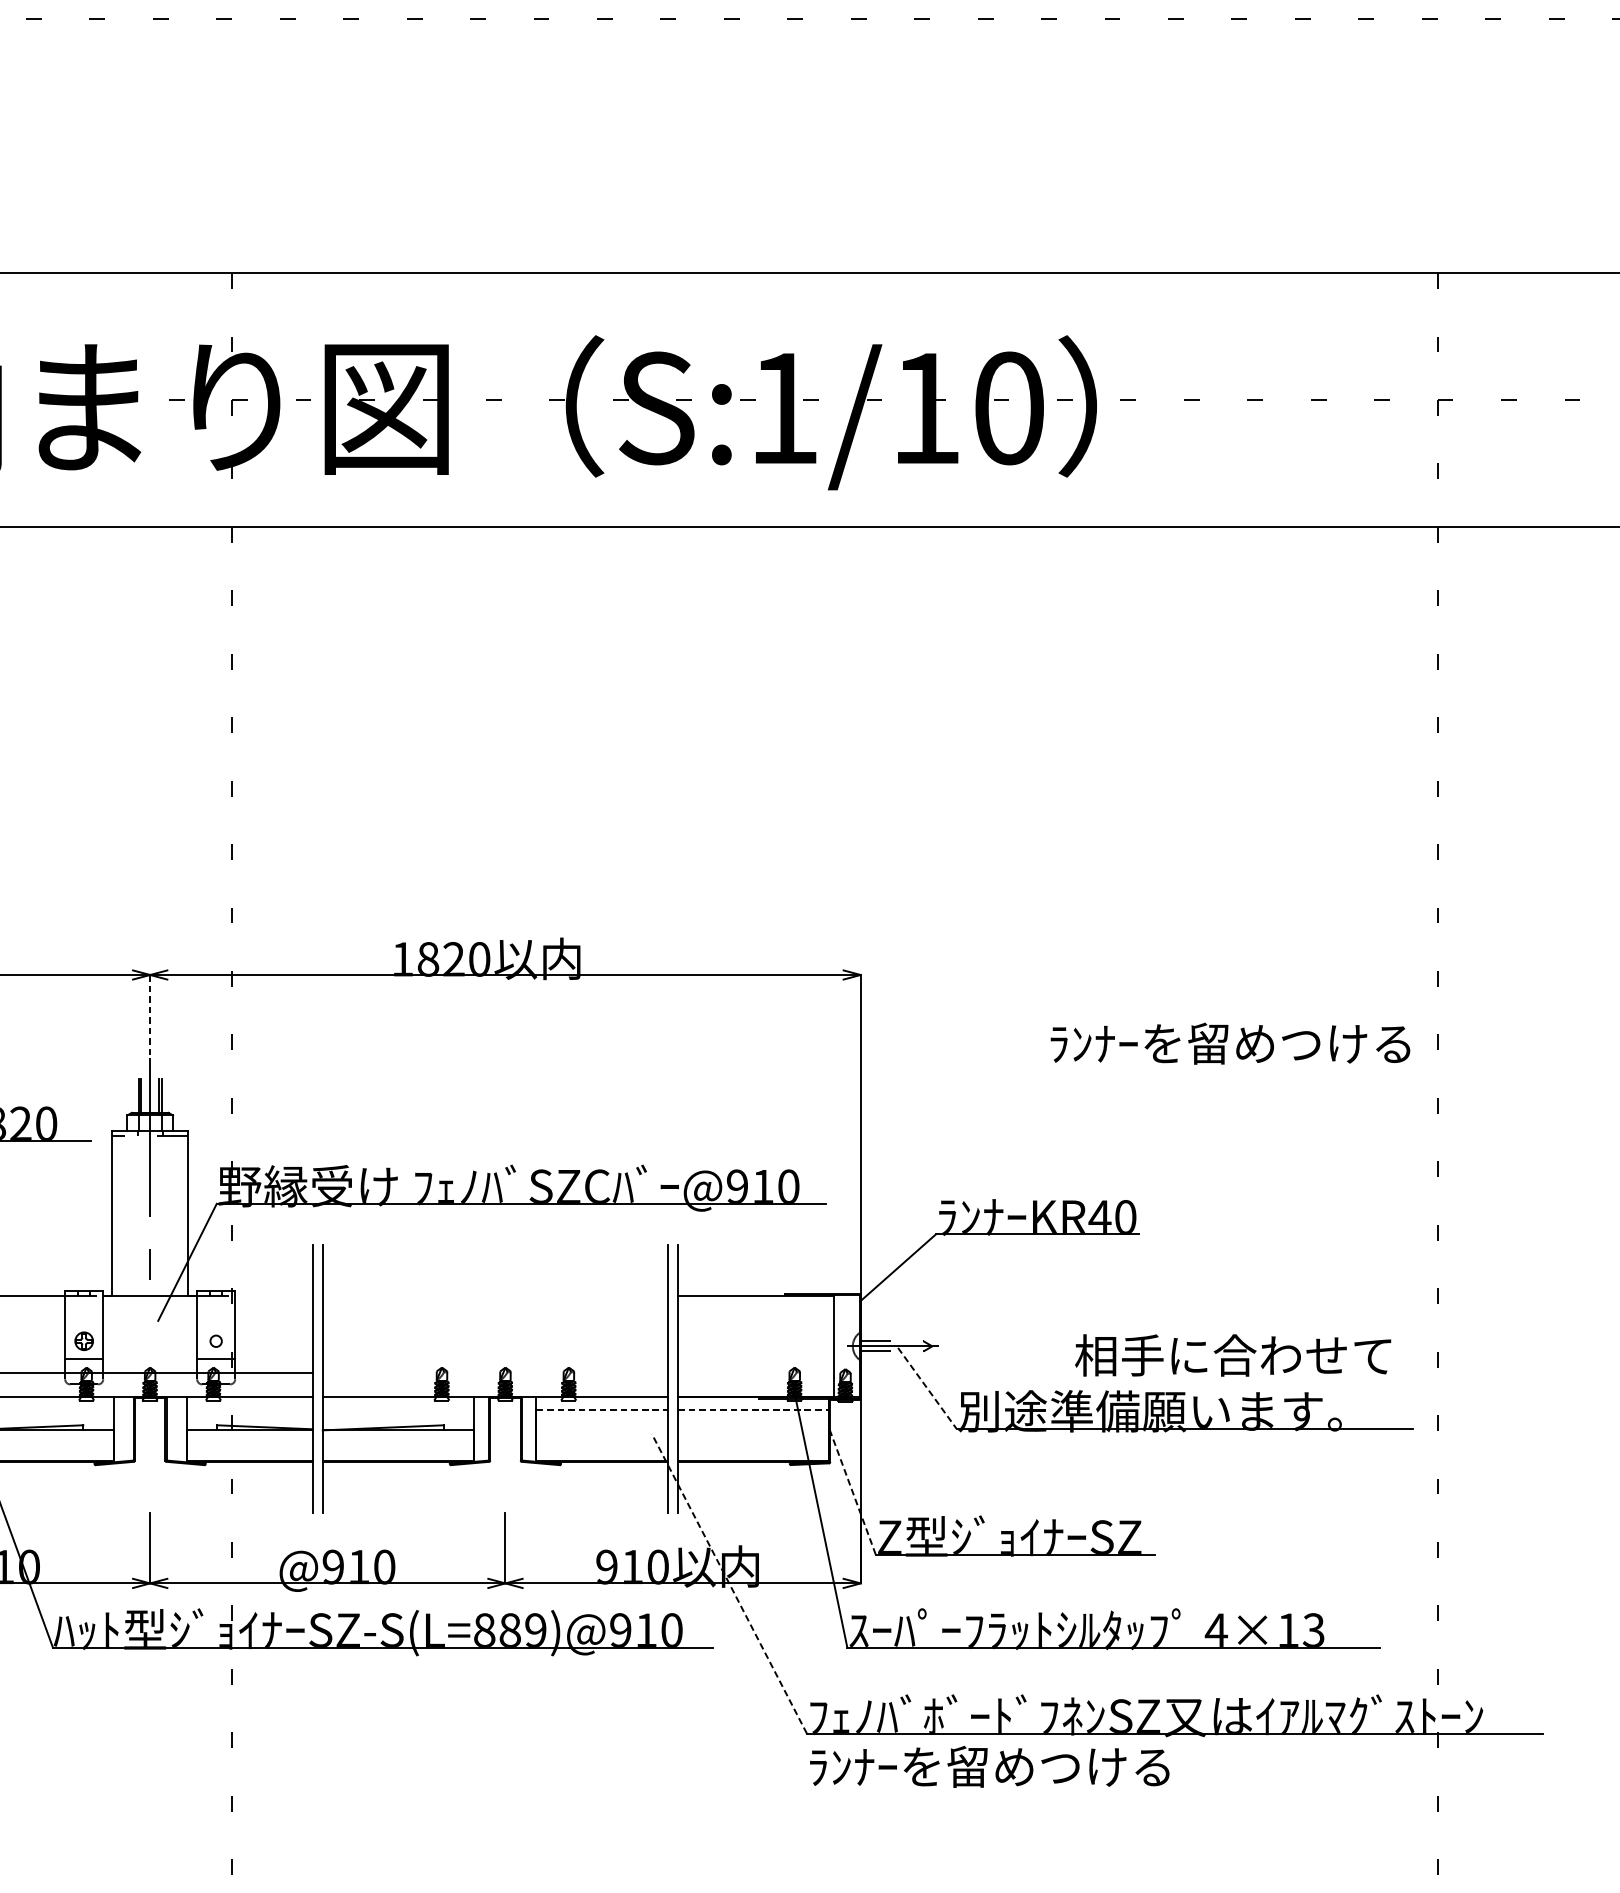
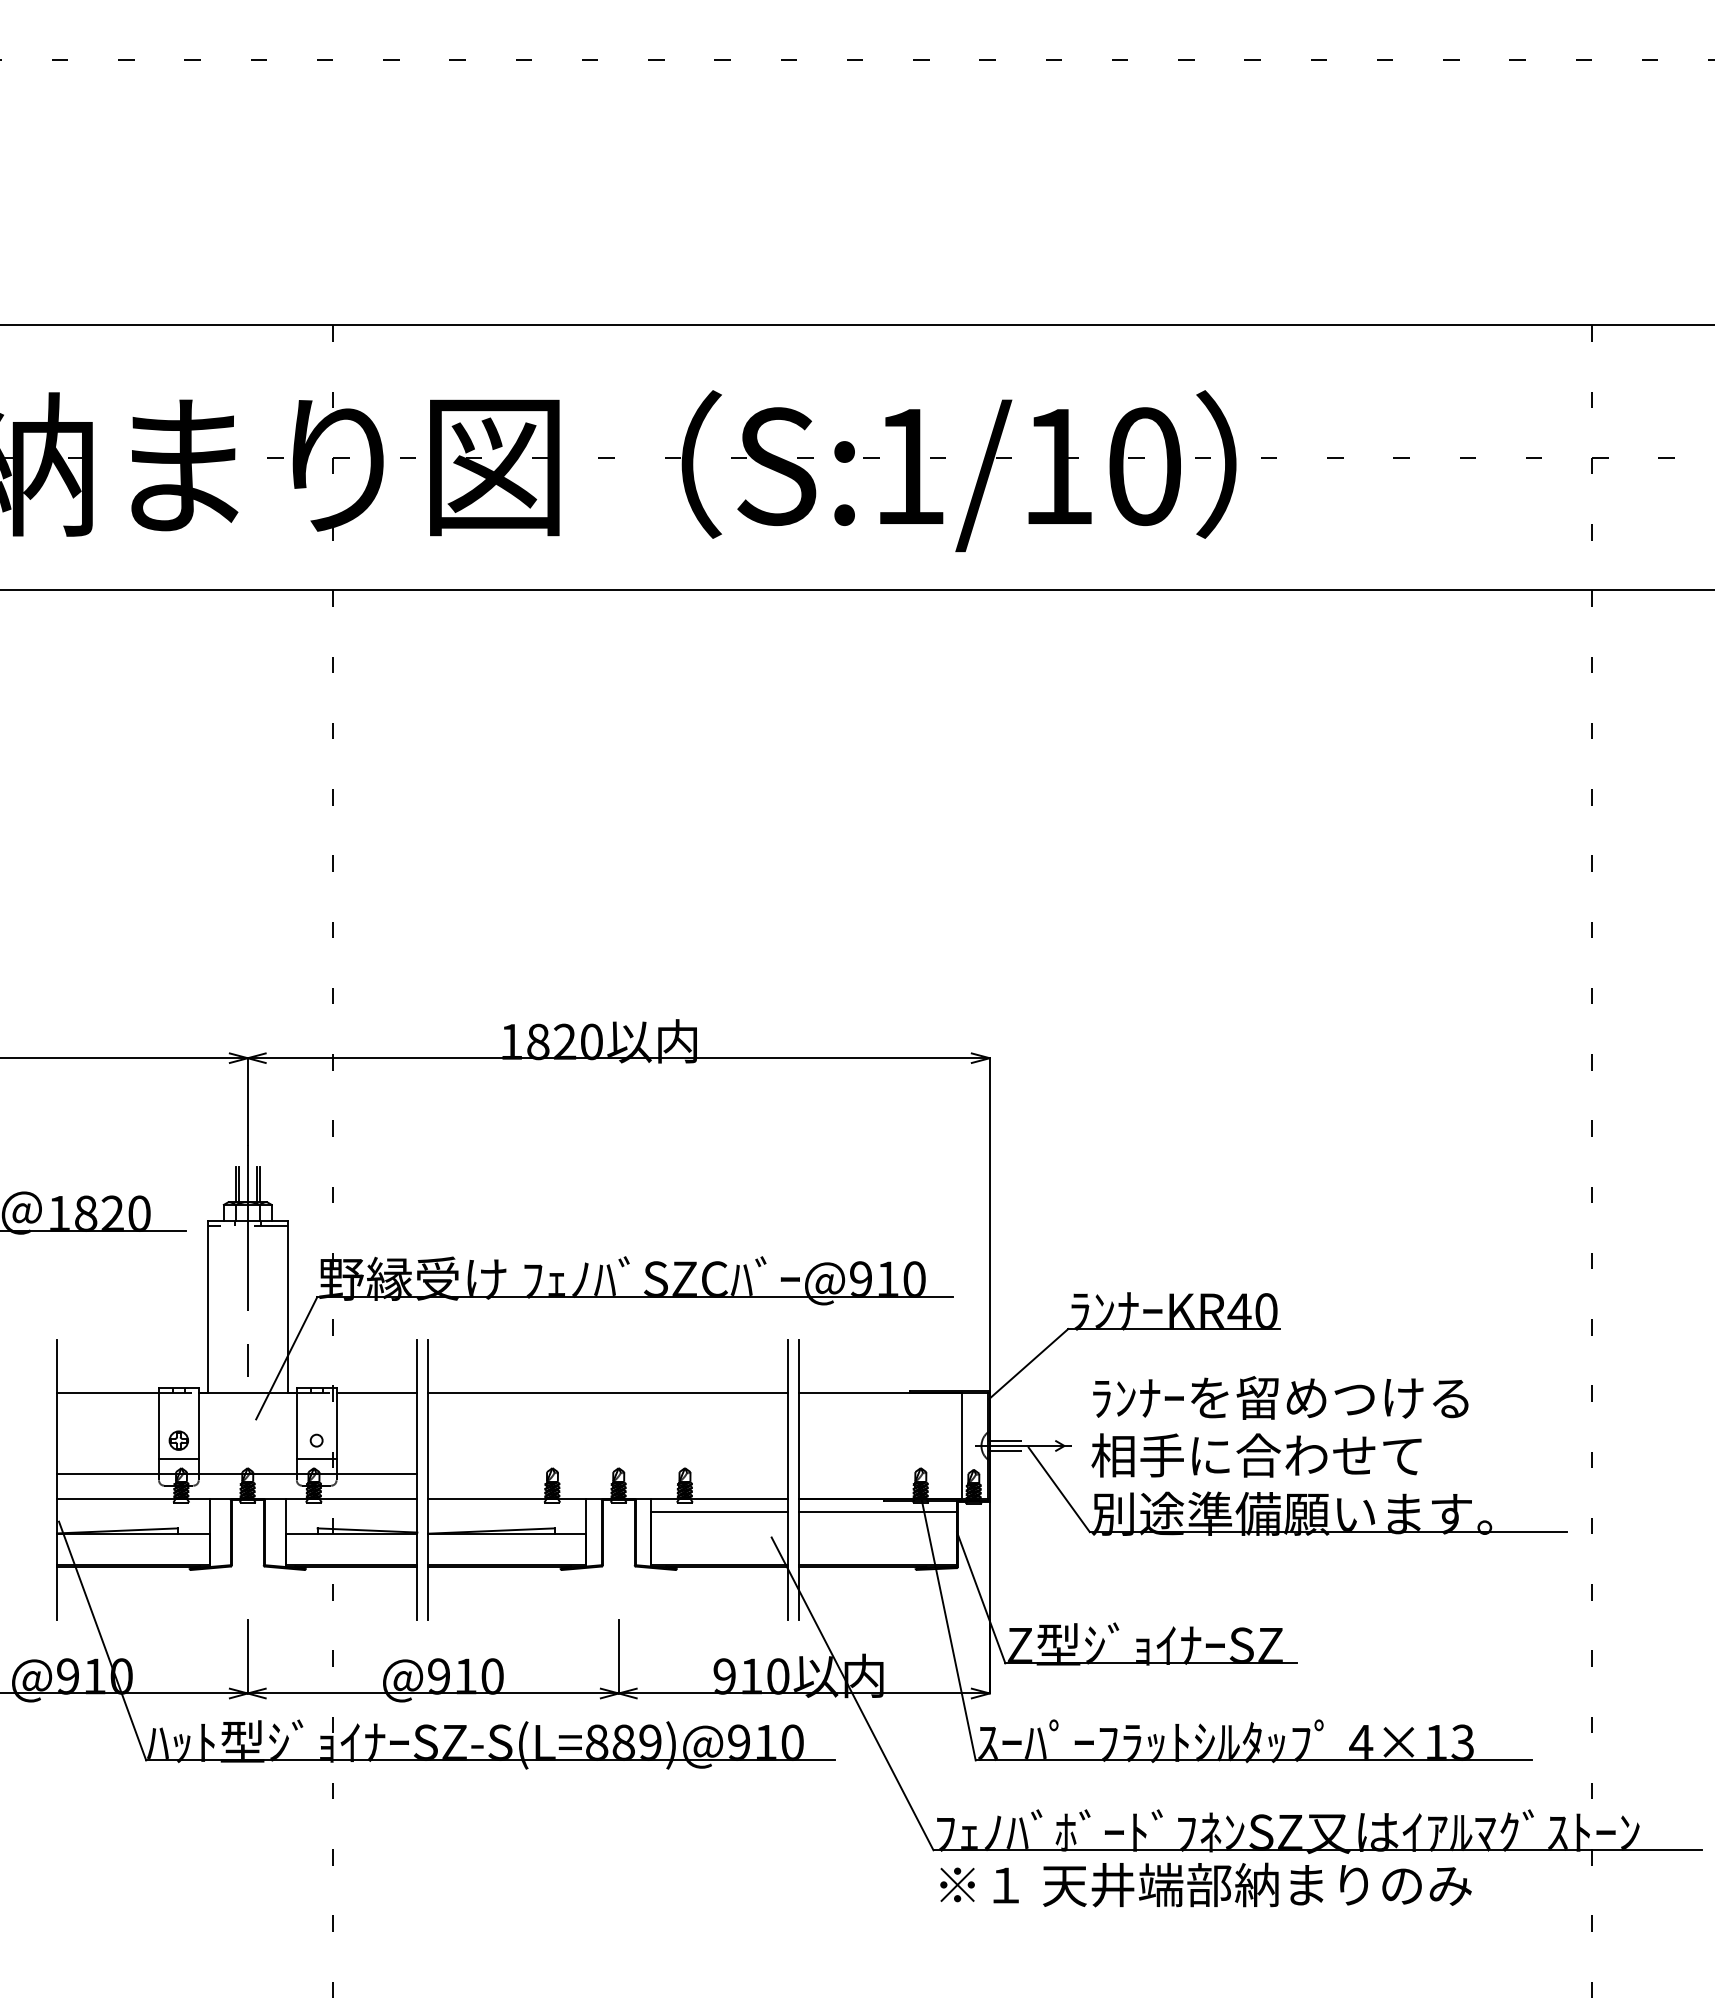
line: (149, 1016) -> (247, 1101), dashed -> solid
text: (1230, 1043) -> (1280, 1397), moved
line: (273, 1295) -> (376, 1392), added
line: (494, 1295) -> (607, 1392), added
text: (1233, 1355) -> (1256, 1455), moved
line: (927, 1389) -> (1059, 1490), dashed -> solid
line: (601, 1410) -> (719, 1512), dashed -> solid
line: (753, 1410) -> (877, 1512), dashed -> solid
line: (852, 1491) -> (981, 1597), dashed -> solid
line: (729, 1583) -> (852, 1693), dashed -> solid
text: (1065, 1766) -> (1203, 1884), ﾗﾝﾅｰを留めつける -> ※１ 天井端部納まりのみ

